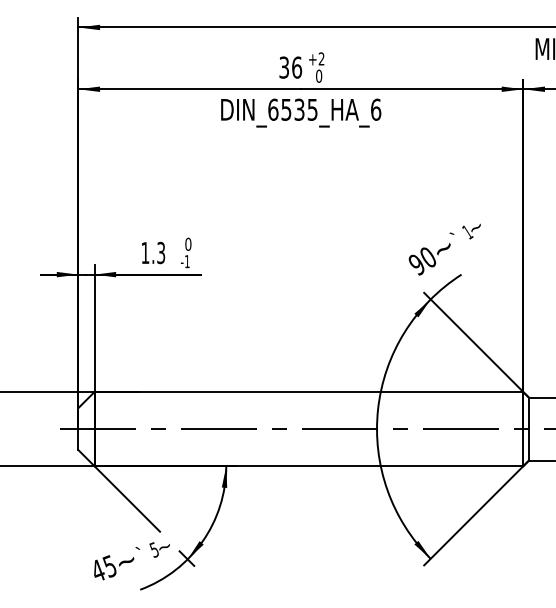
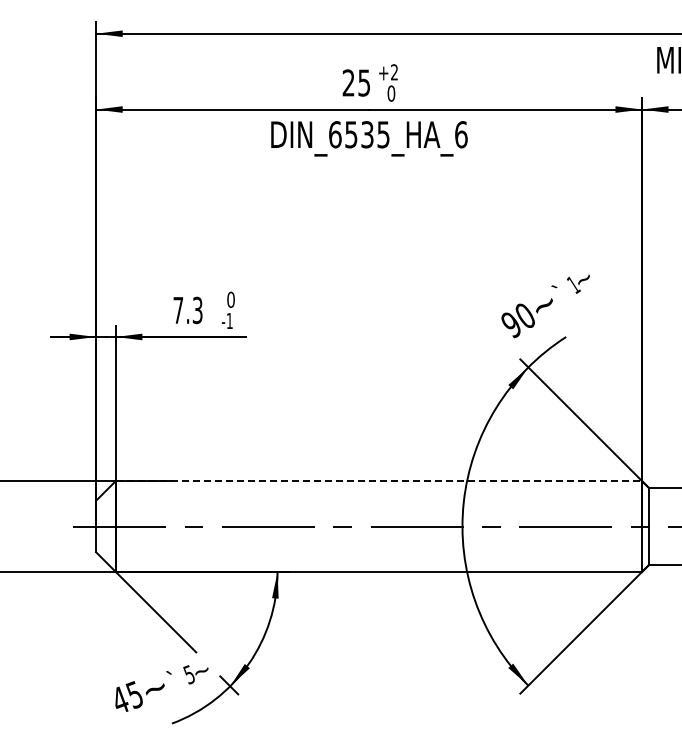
text: (290, 67) -> (356, 82), 36 -> 25
text: (145, 253) -> (178, 310), 1.3 -> 7.3
line: (309, 392) -> (379, 481), solid -> dashed

